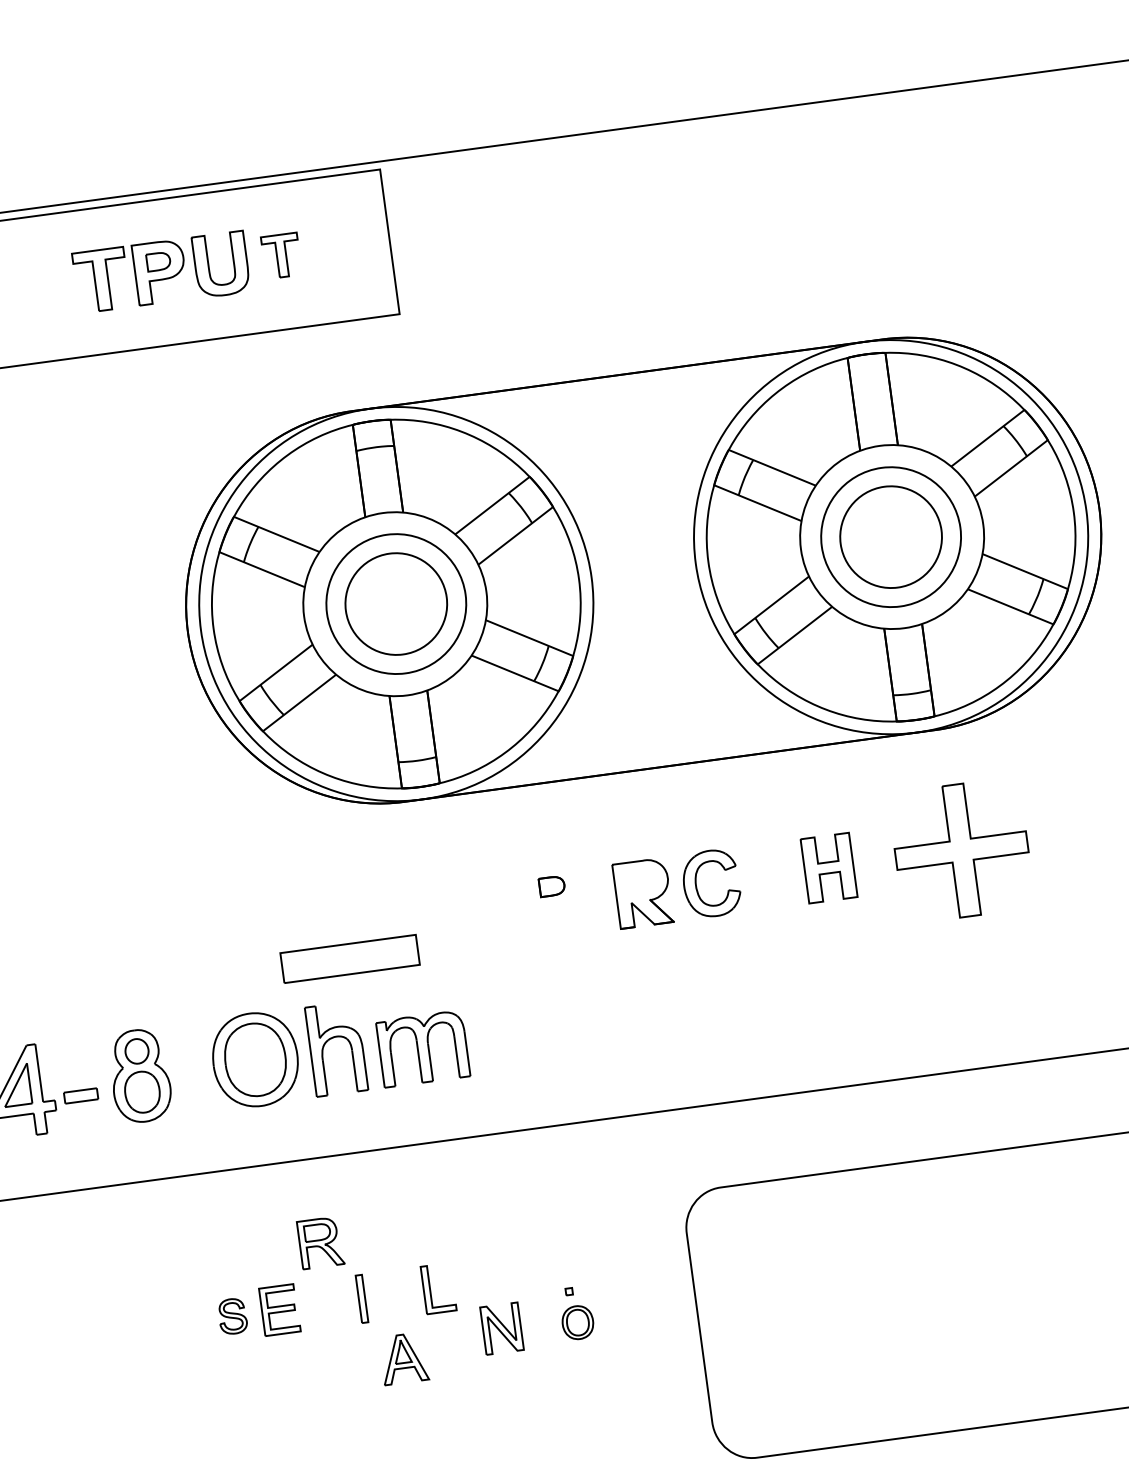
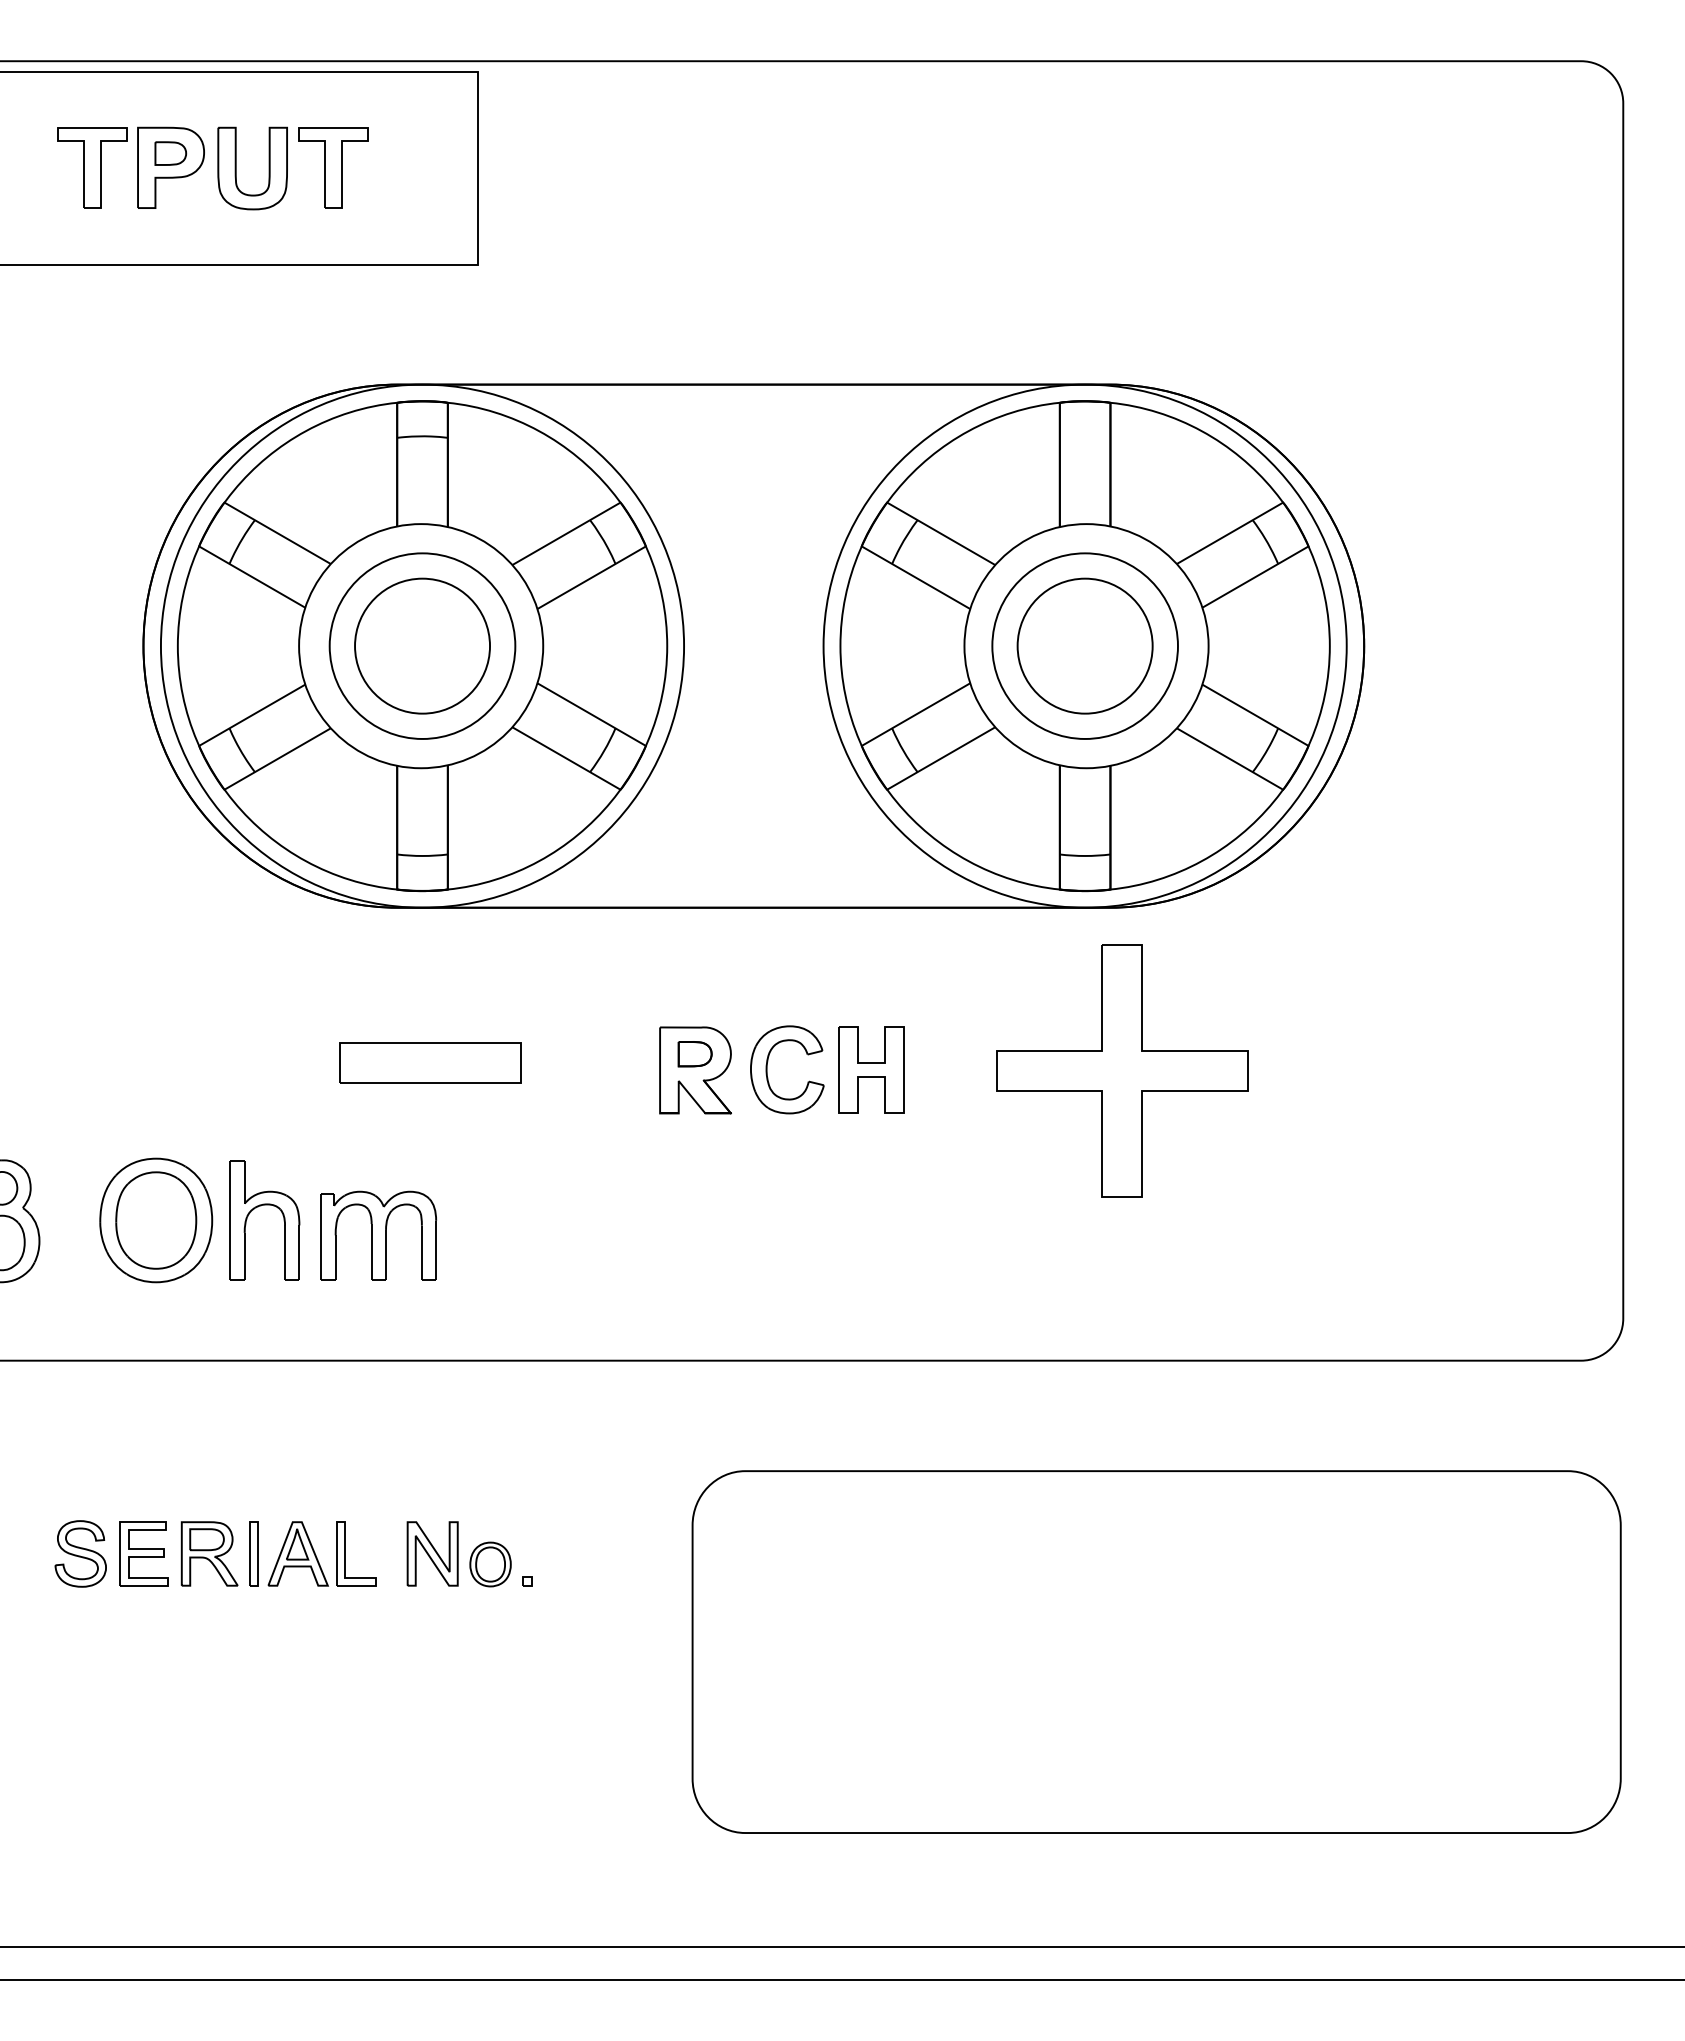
part: (281, 255) -> (333, 167), size x1.43
part: (961, 850) -> (1122, 1070), size x1.43
part: (828, 867) -> (871, 1069), moved
part: (551, 886) -> (694, 1054), moved
part: (349, 958) -> (430, 1062), moved
part: (320, 1242) -> (209, 1553), moved
part: (232, 1316) -> (80, 1553), size x1.43
part: (577, 1322) -> (490, 1564), moved
part: (501, 1328) -> (432, 1553), moved
part: (403, 1358) -> (297, 1553), moved

